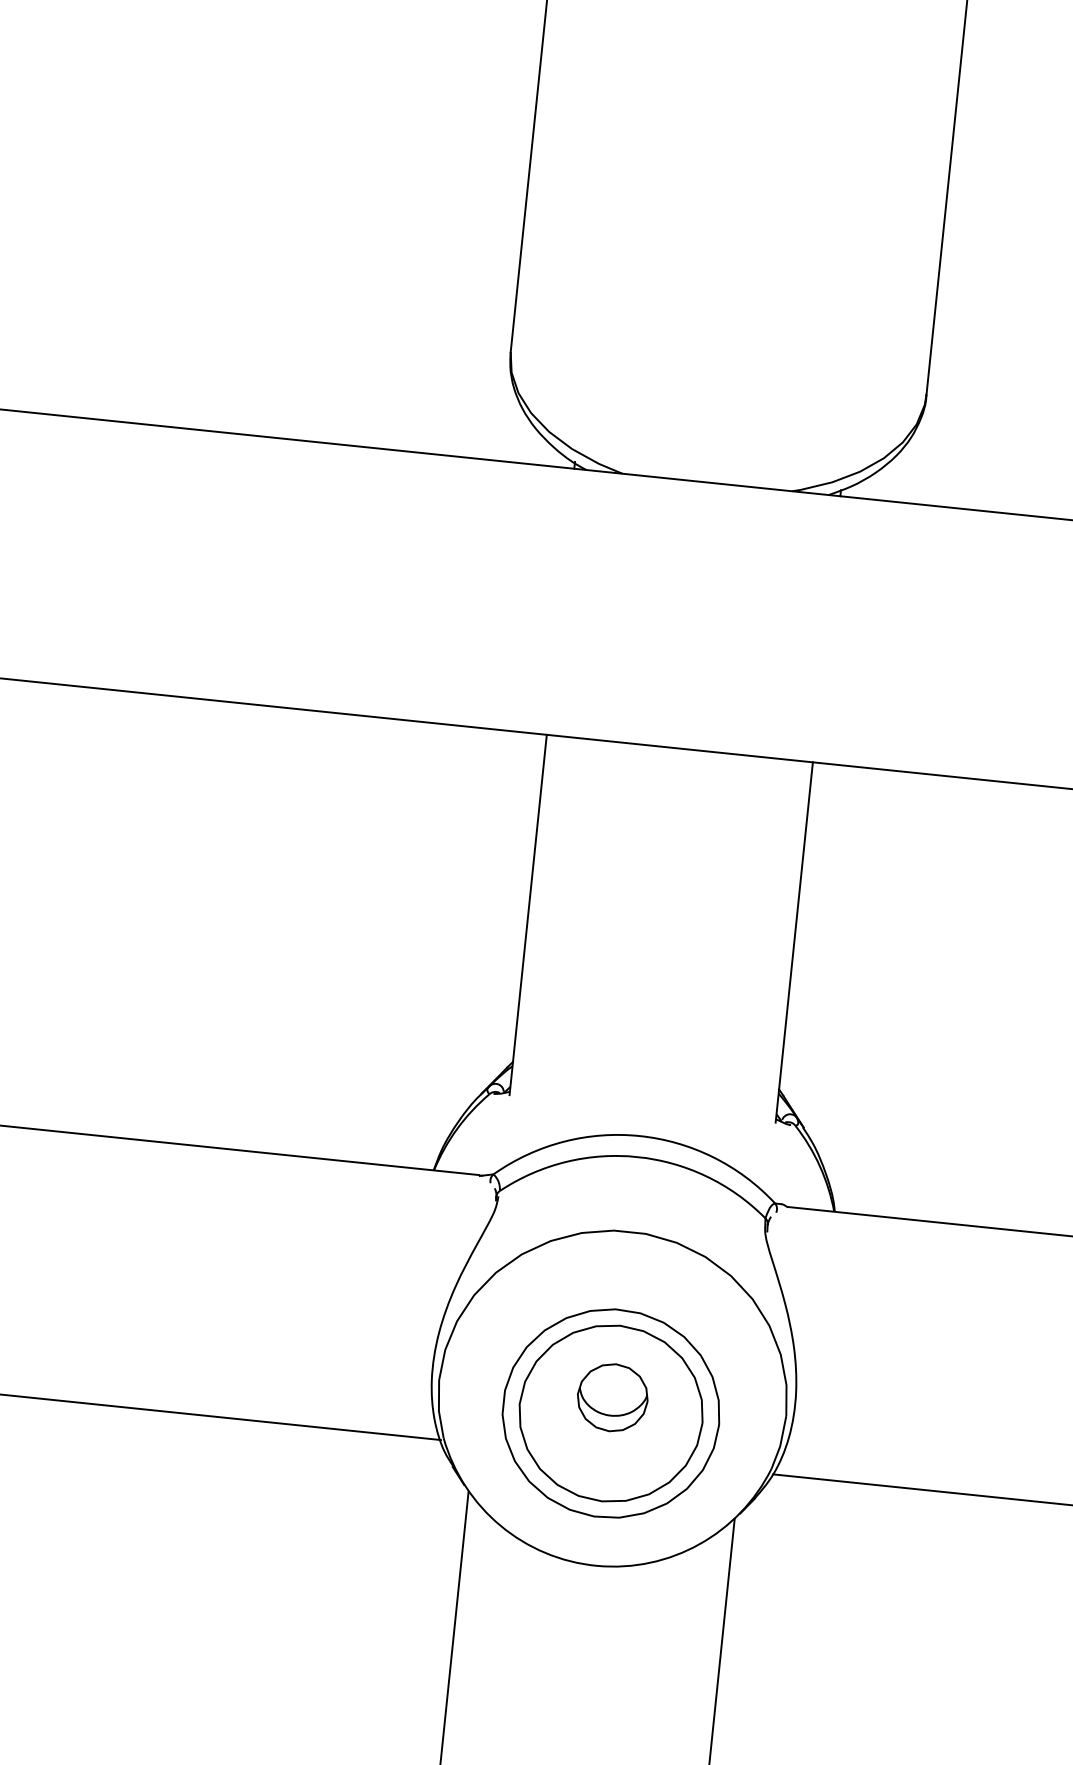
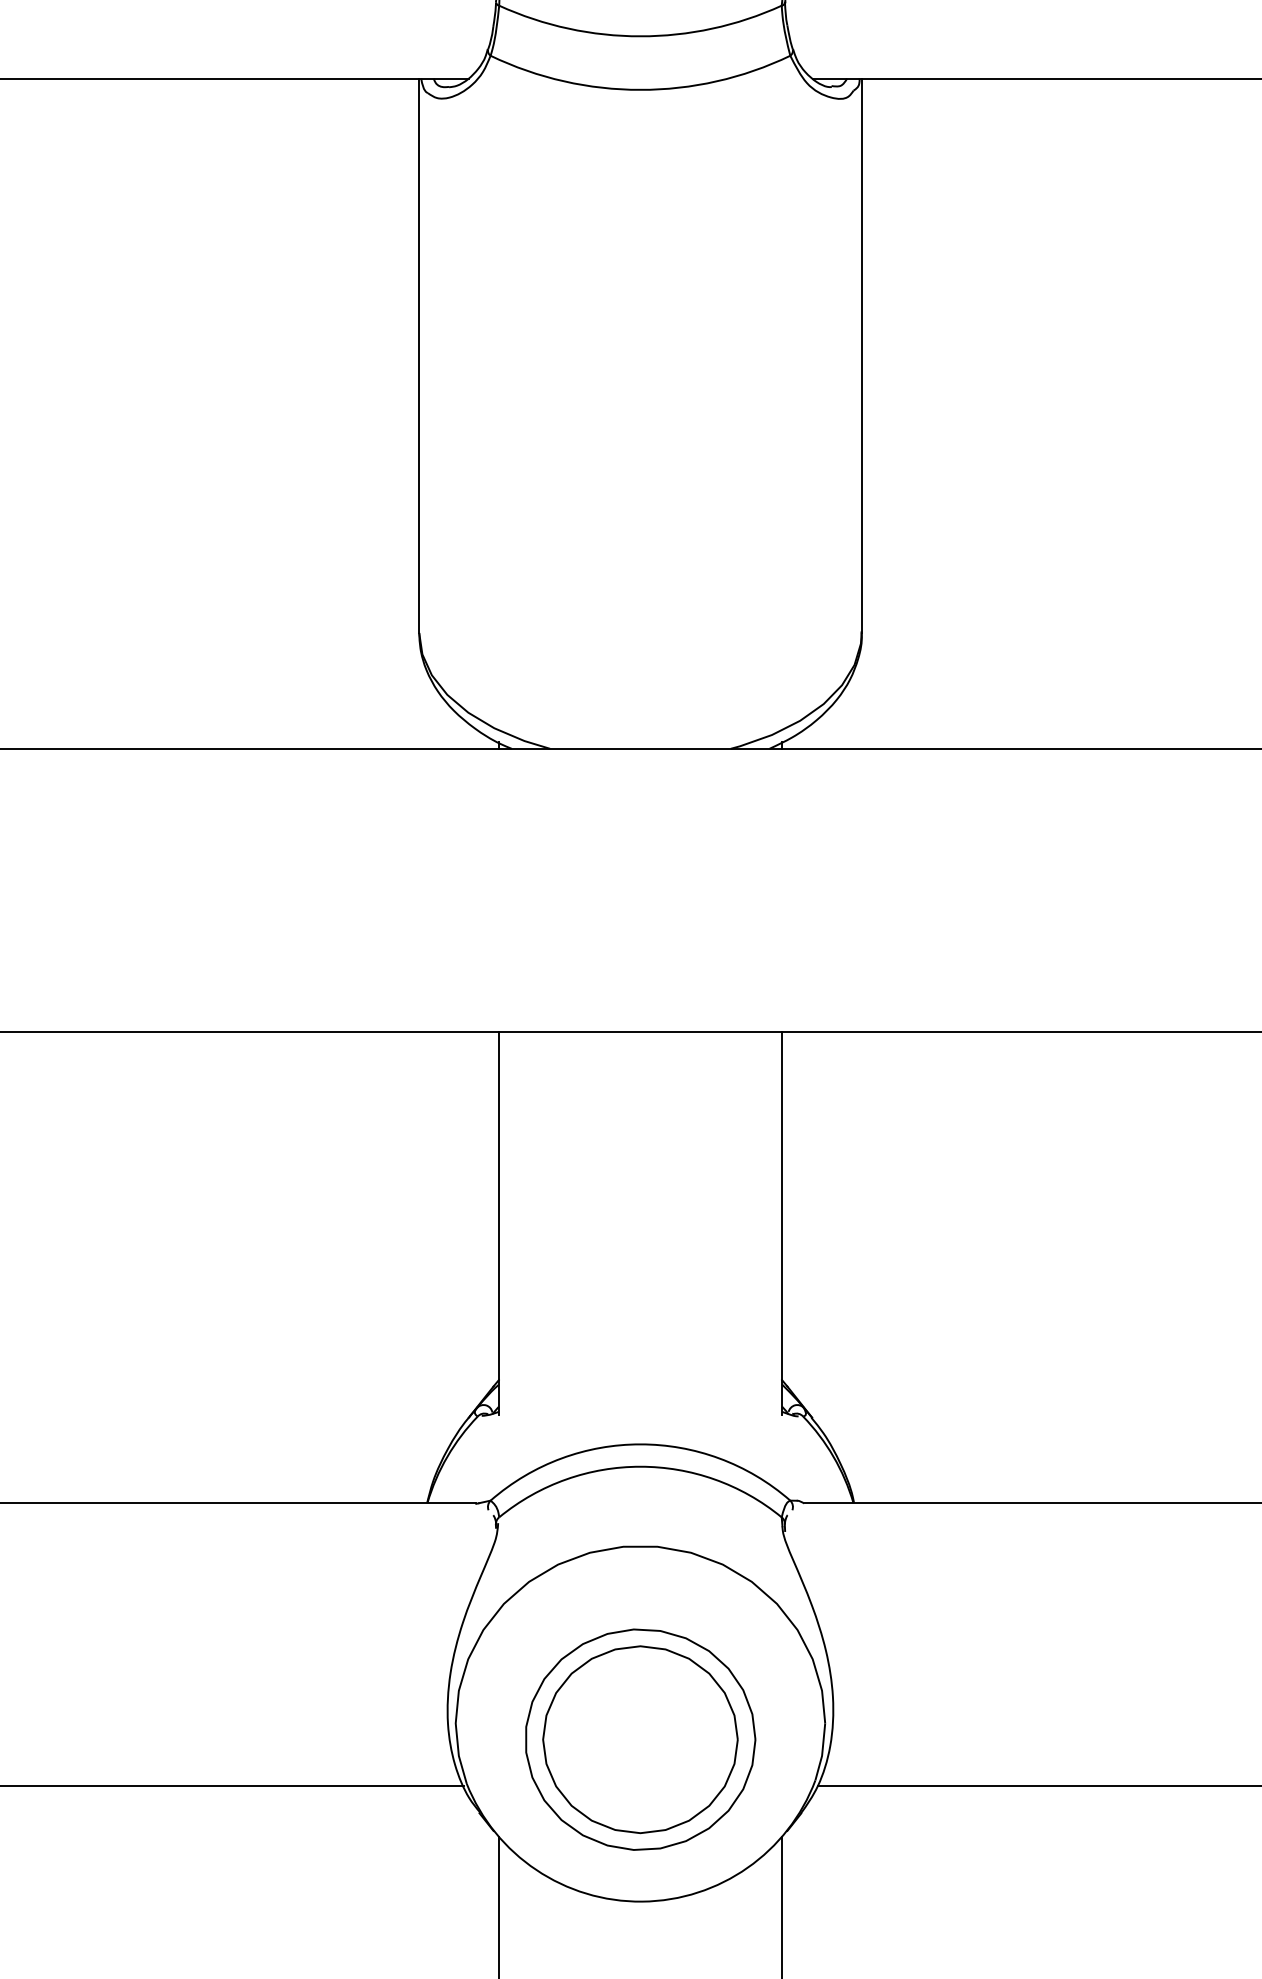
part: (612, 1397) -> (640, 1722), removed

